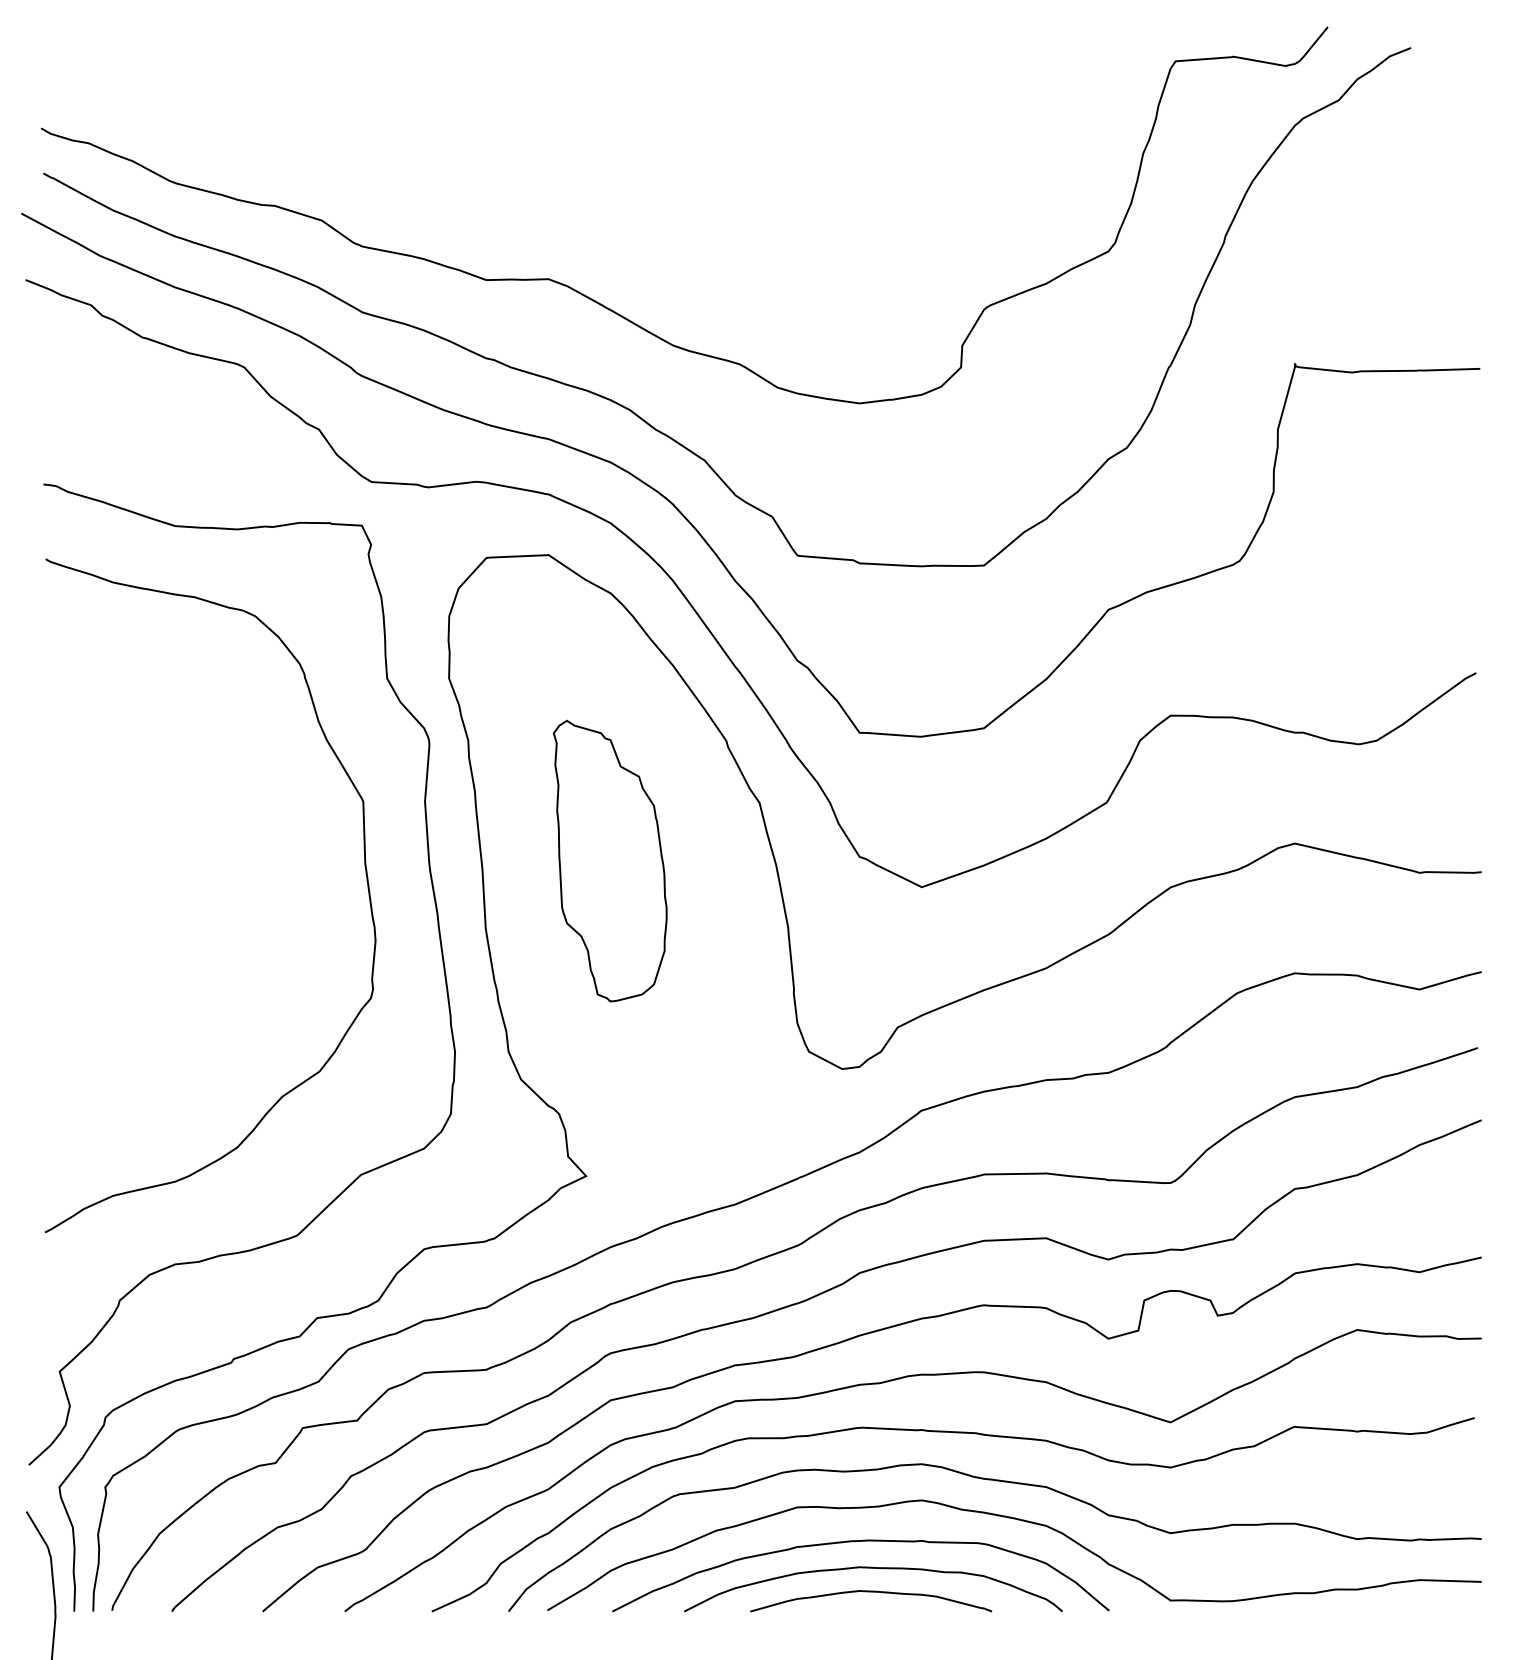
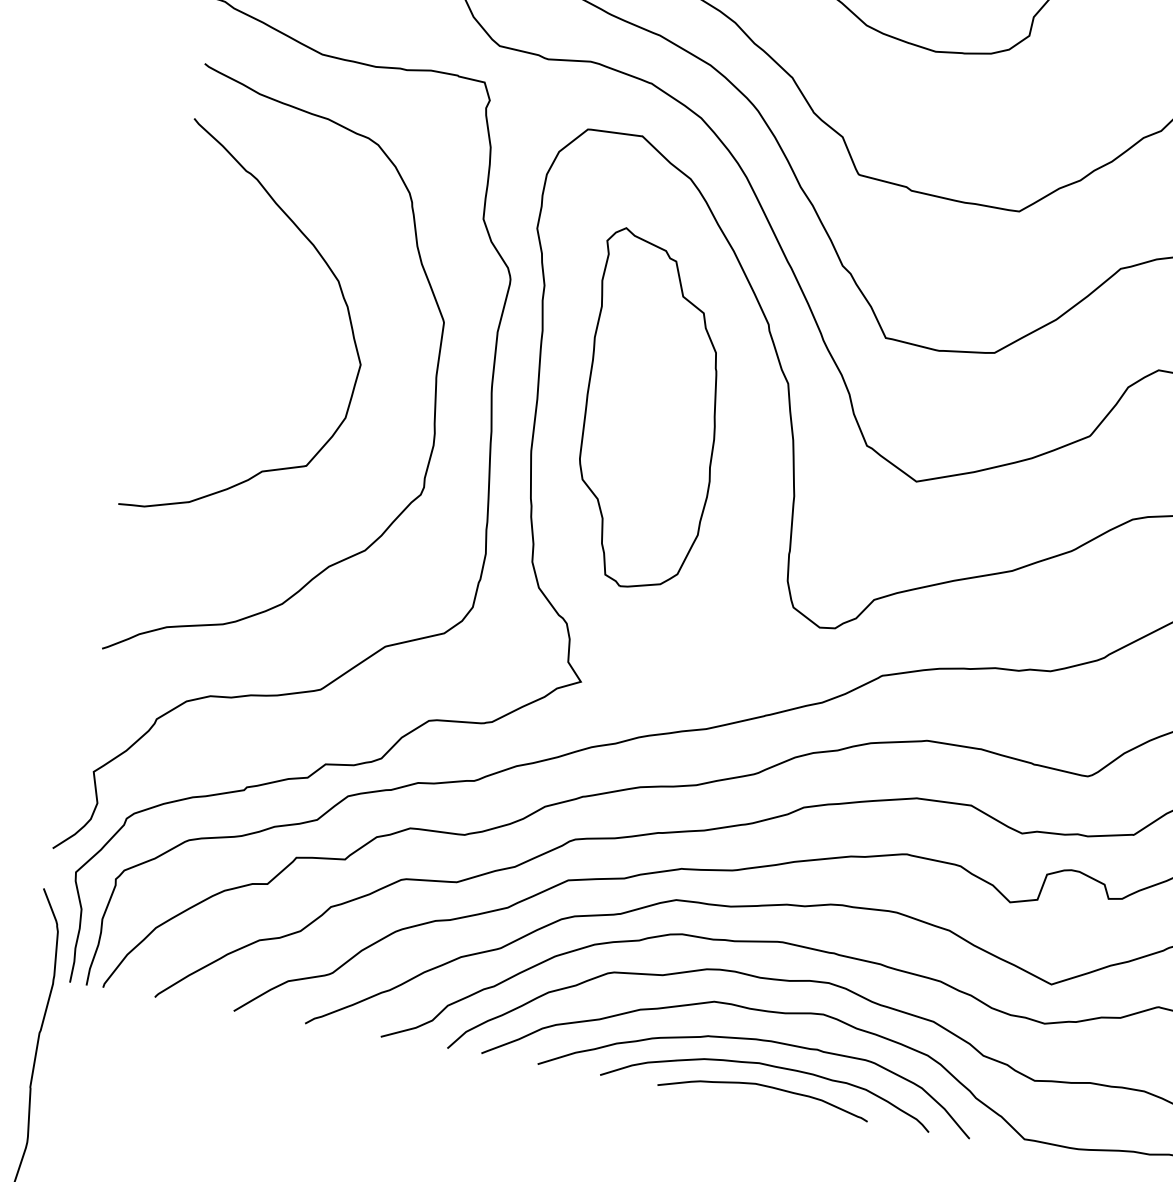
curve: (243, 790) -> (341, 294), added
part: (609, 860) -> (649, 411), size x1.43

